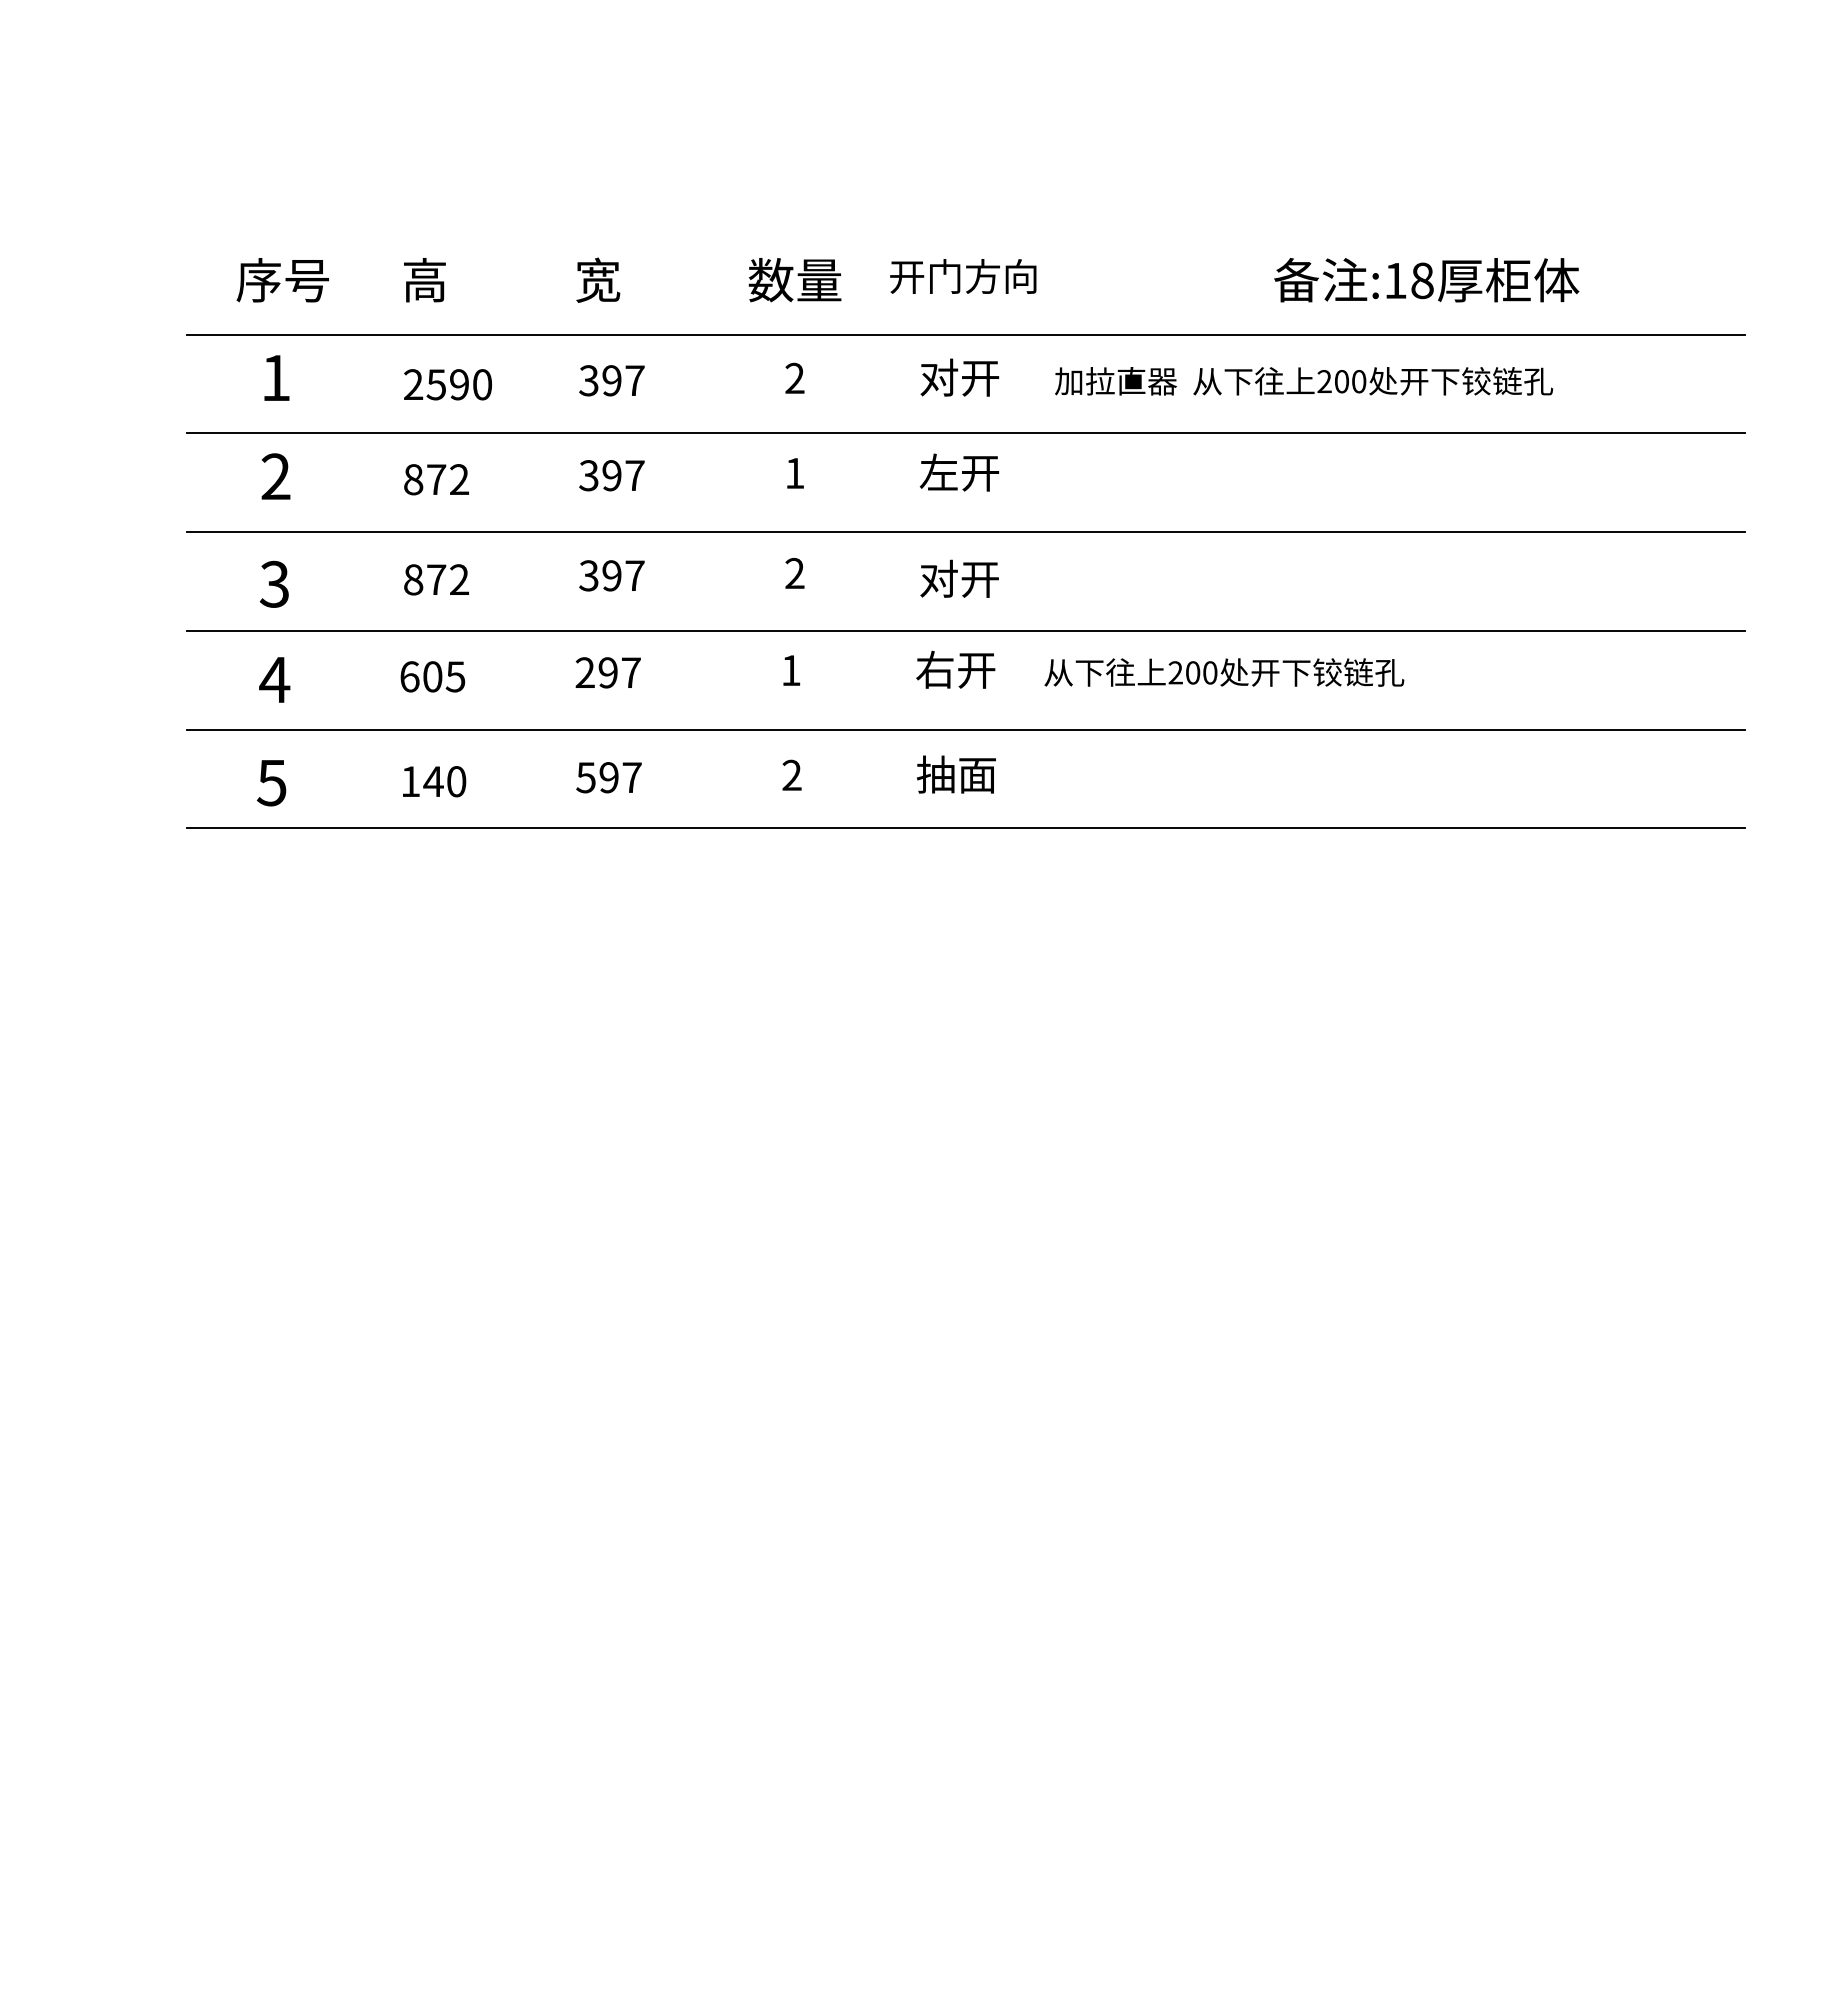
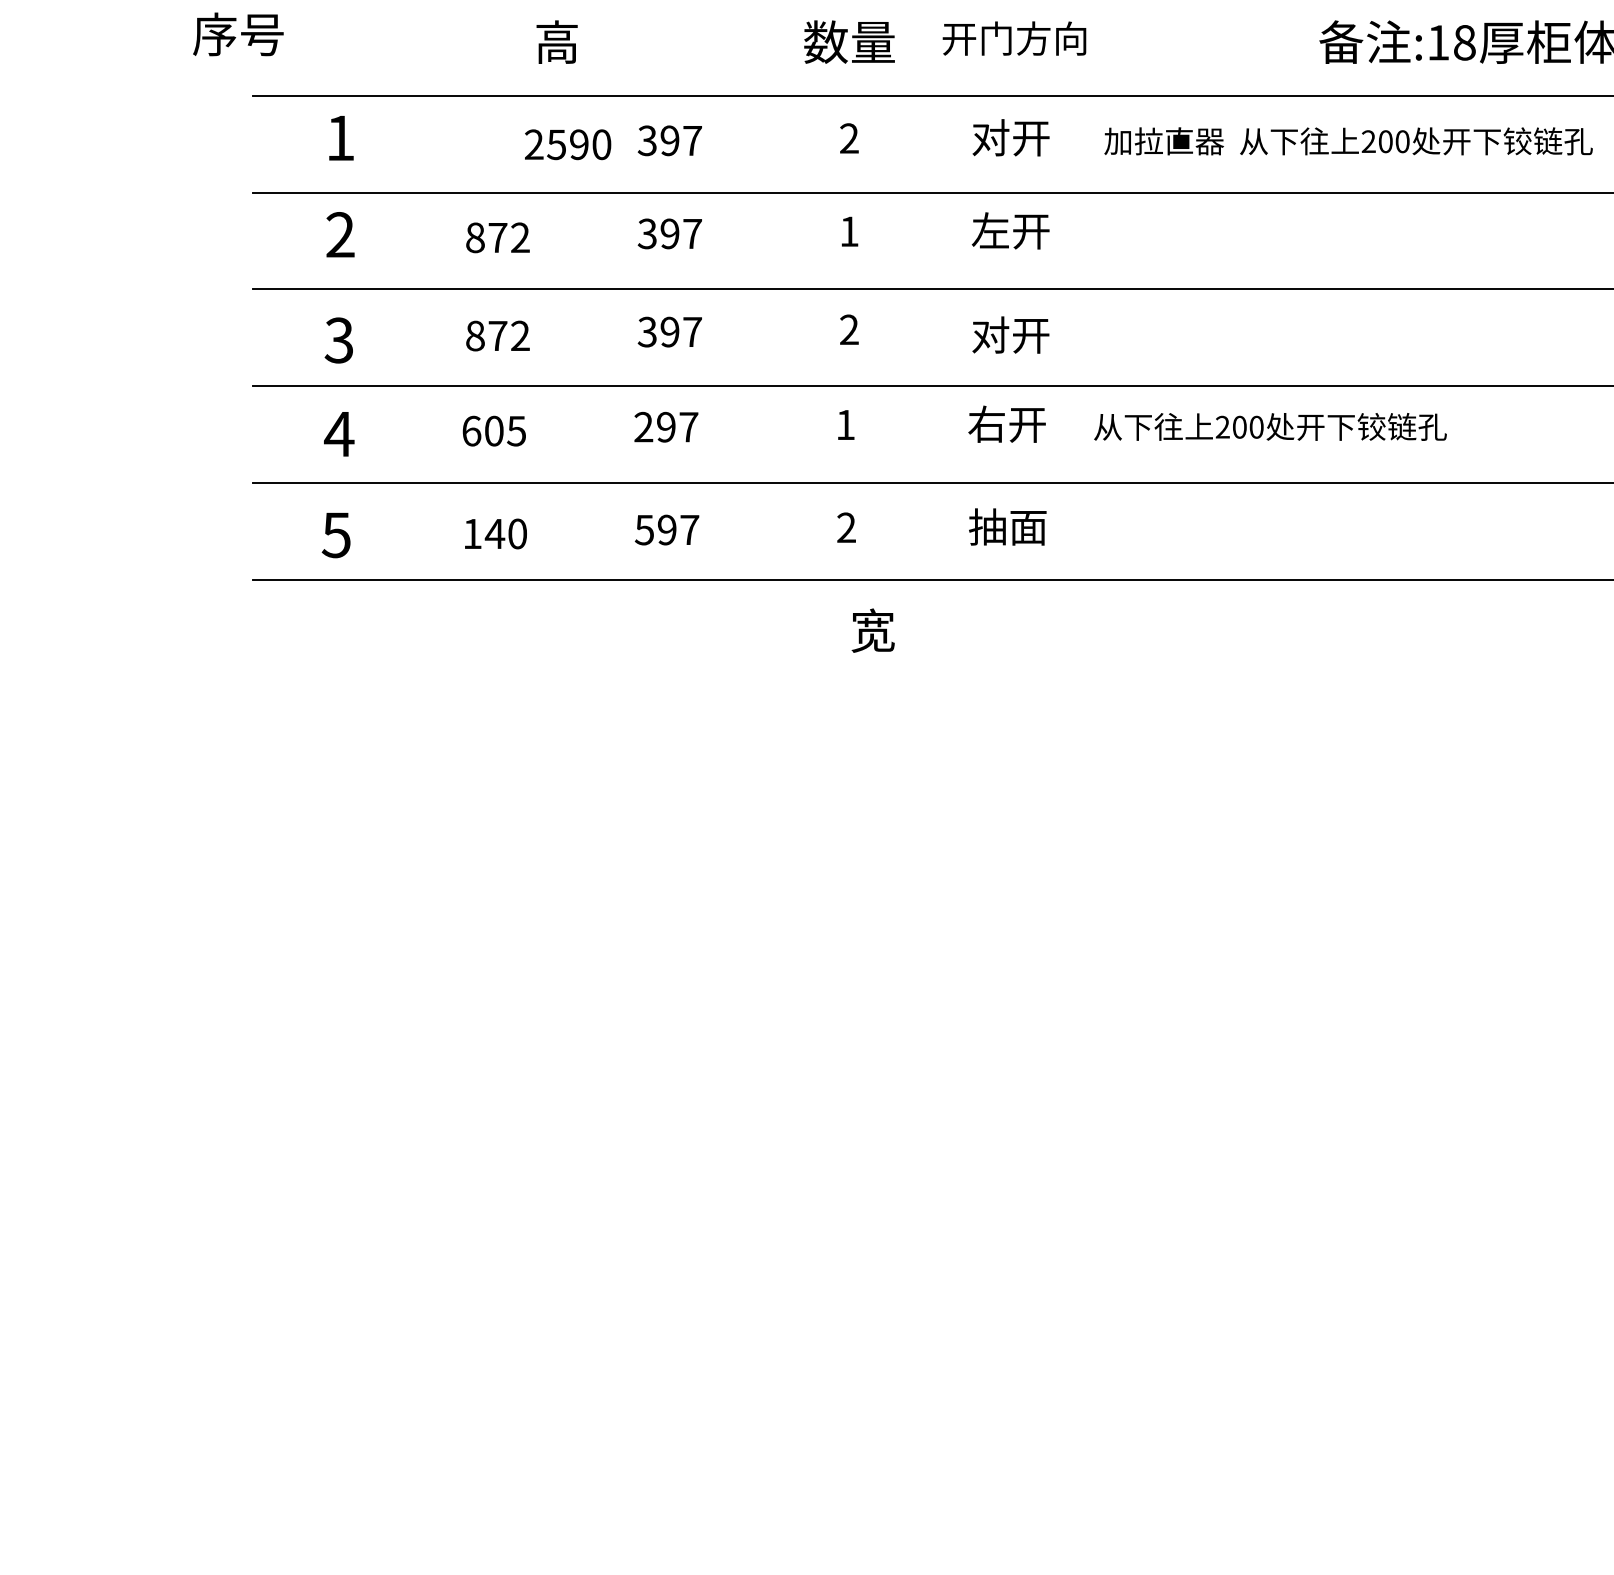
text: (598, 279) -> (873, 629), moved
text: (282, 280) -> (238, 34), moved
text: (424, 280) -> (556, 42), moved
text: (447, 384) -> (567, 144), moved

